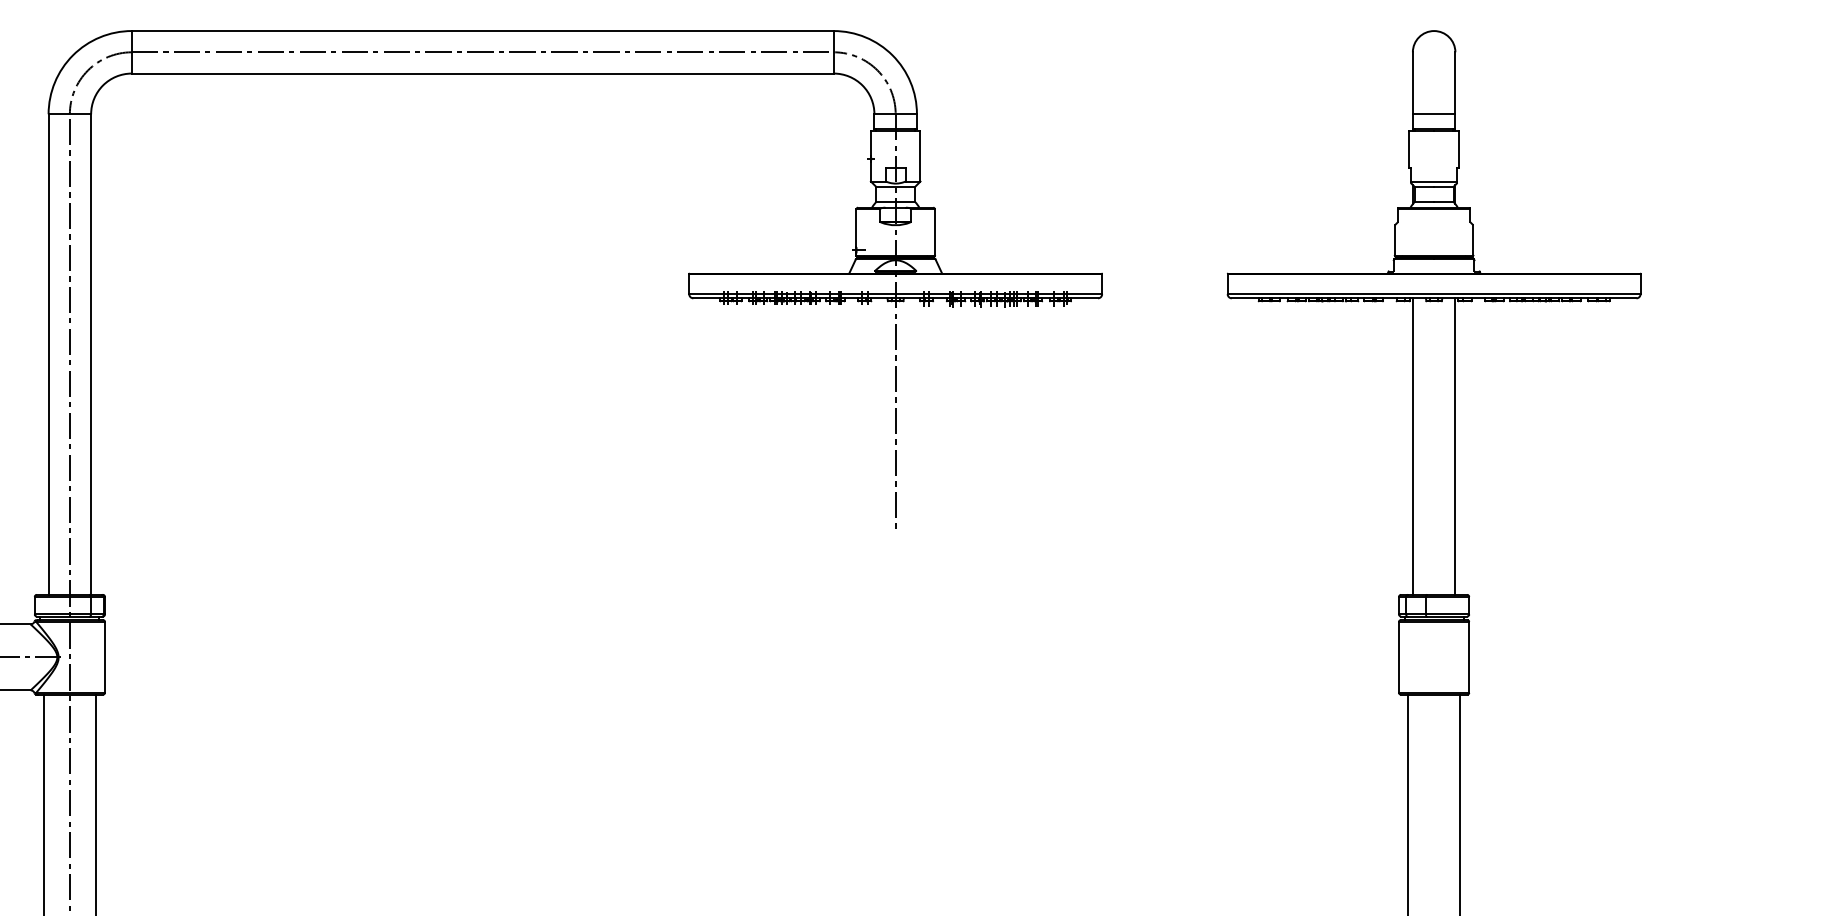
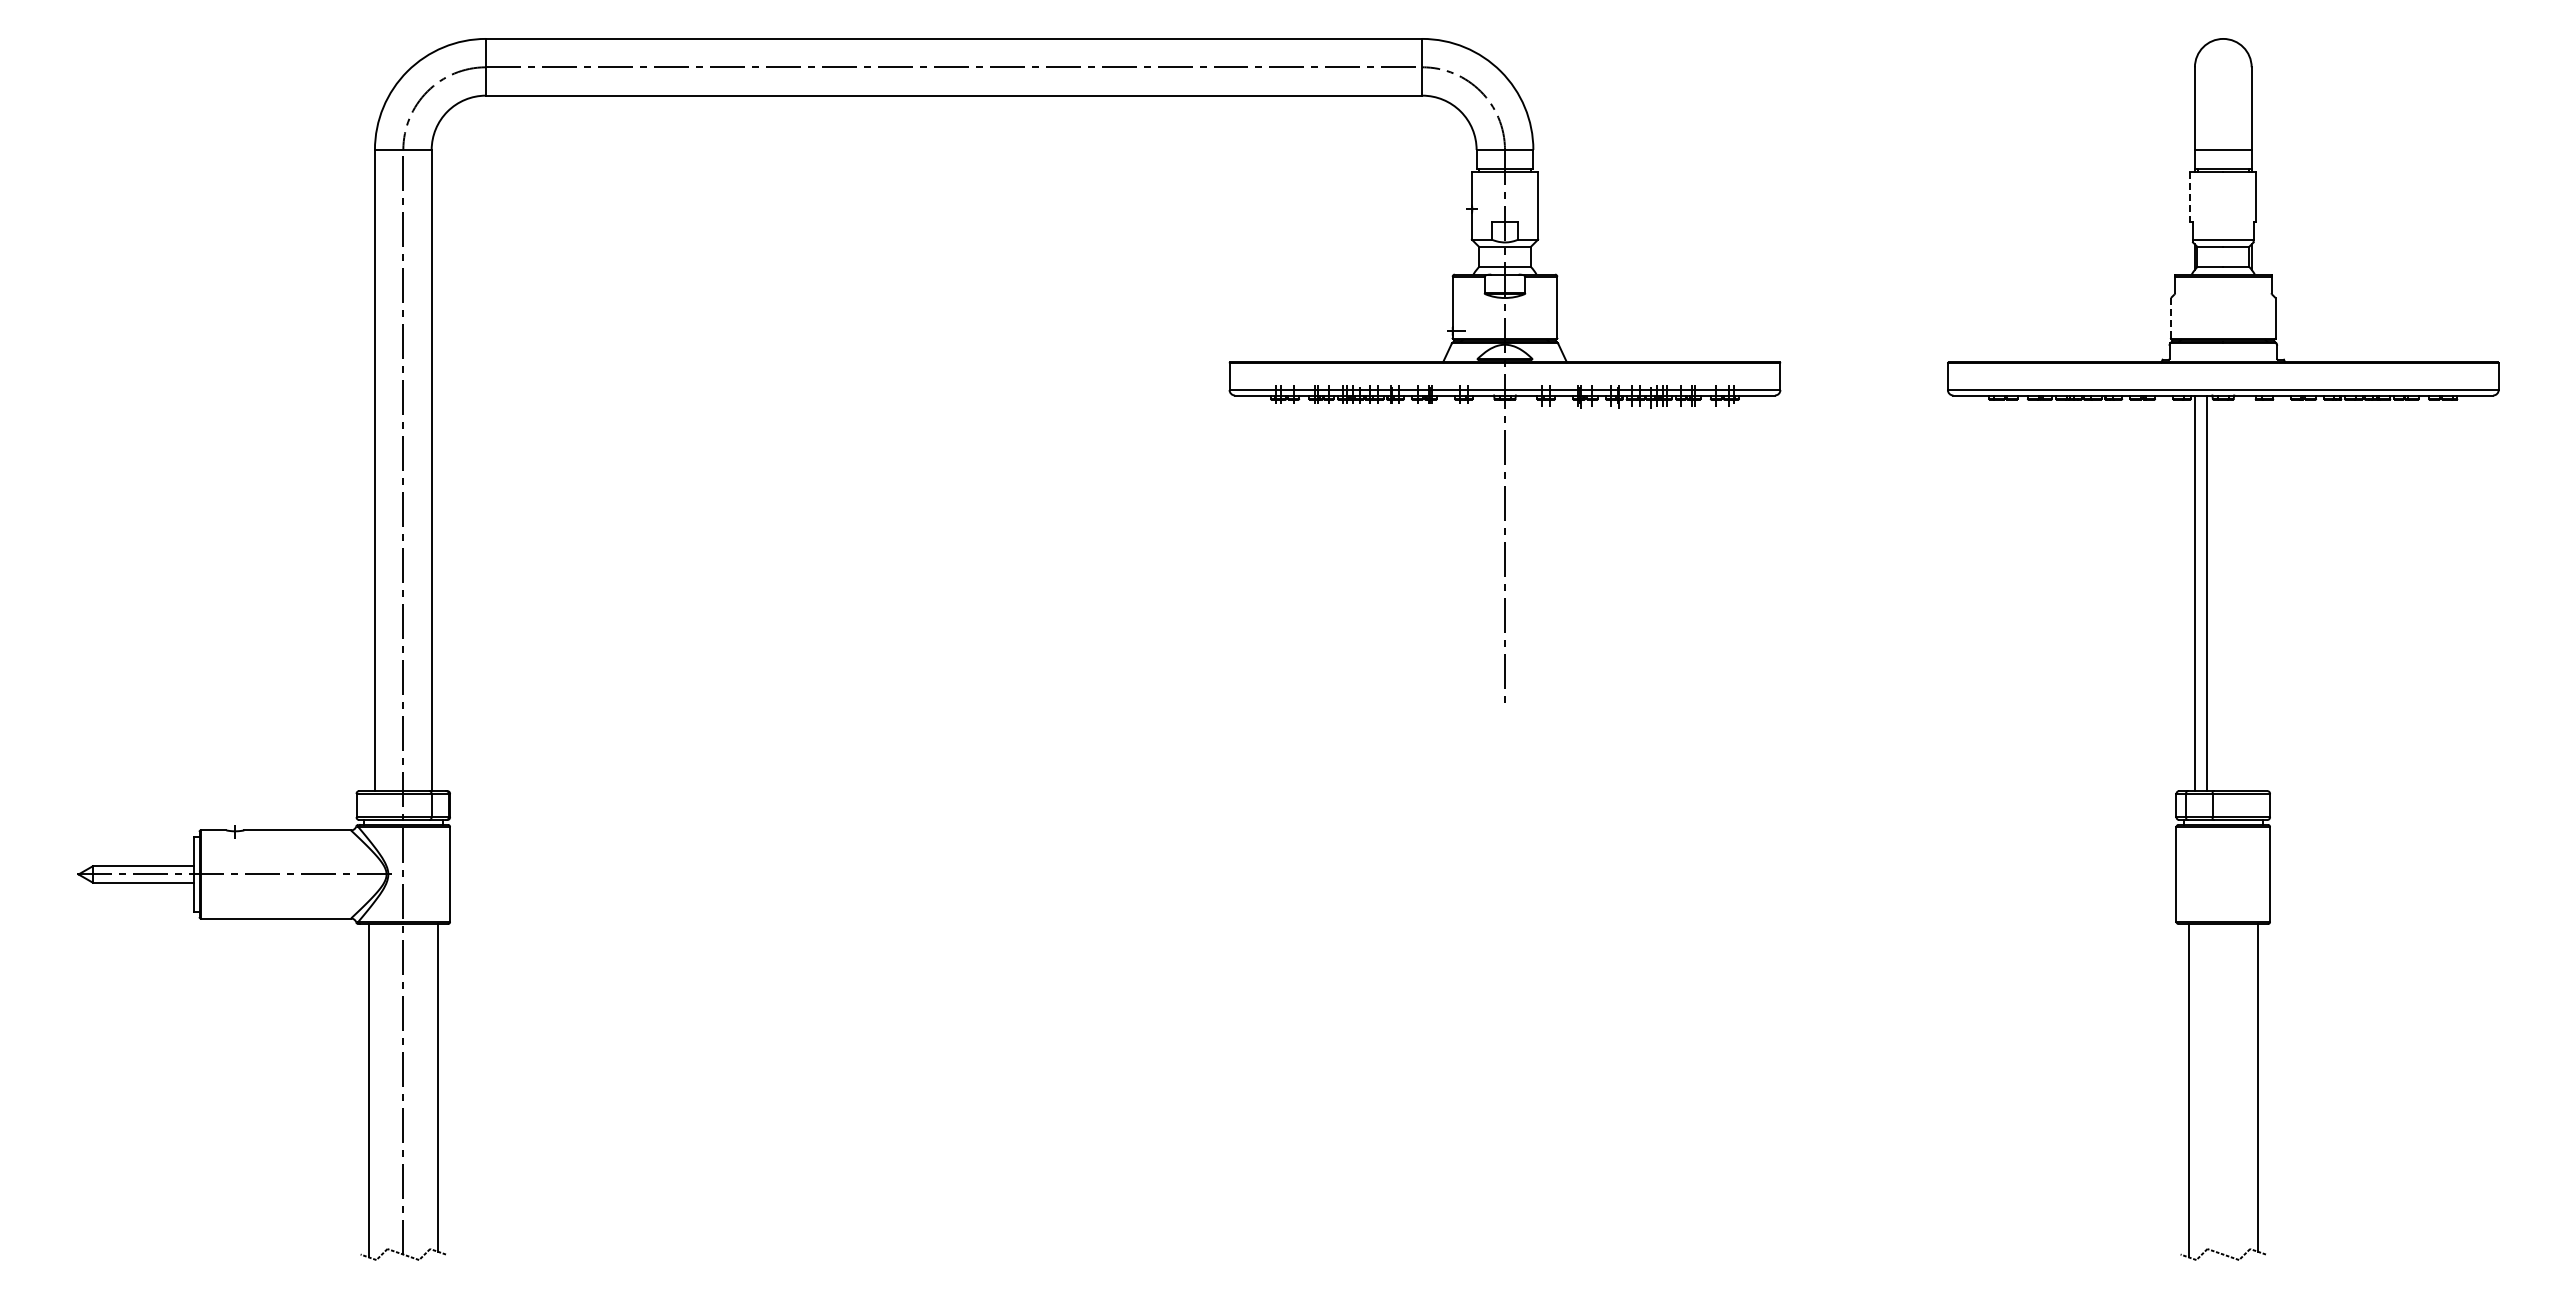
line: (1409, 149) -> (2190, 197), solid -> dashed
line: (1394, 240) -> (2170, 318), solid -> dashed
line: (1455, 446) -> (2206, 593), moved

